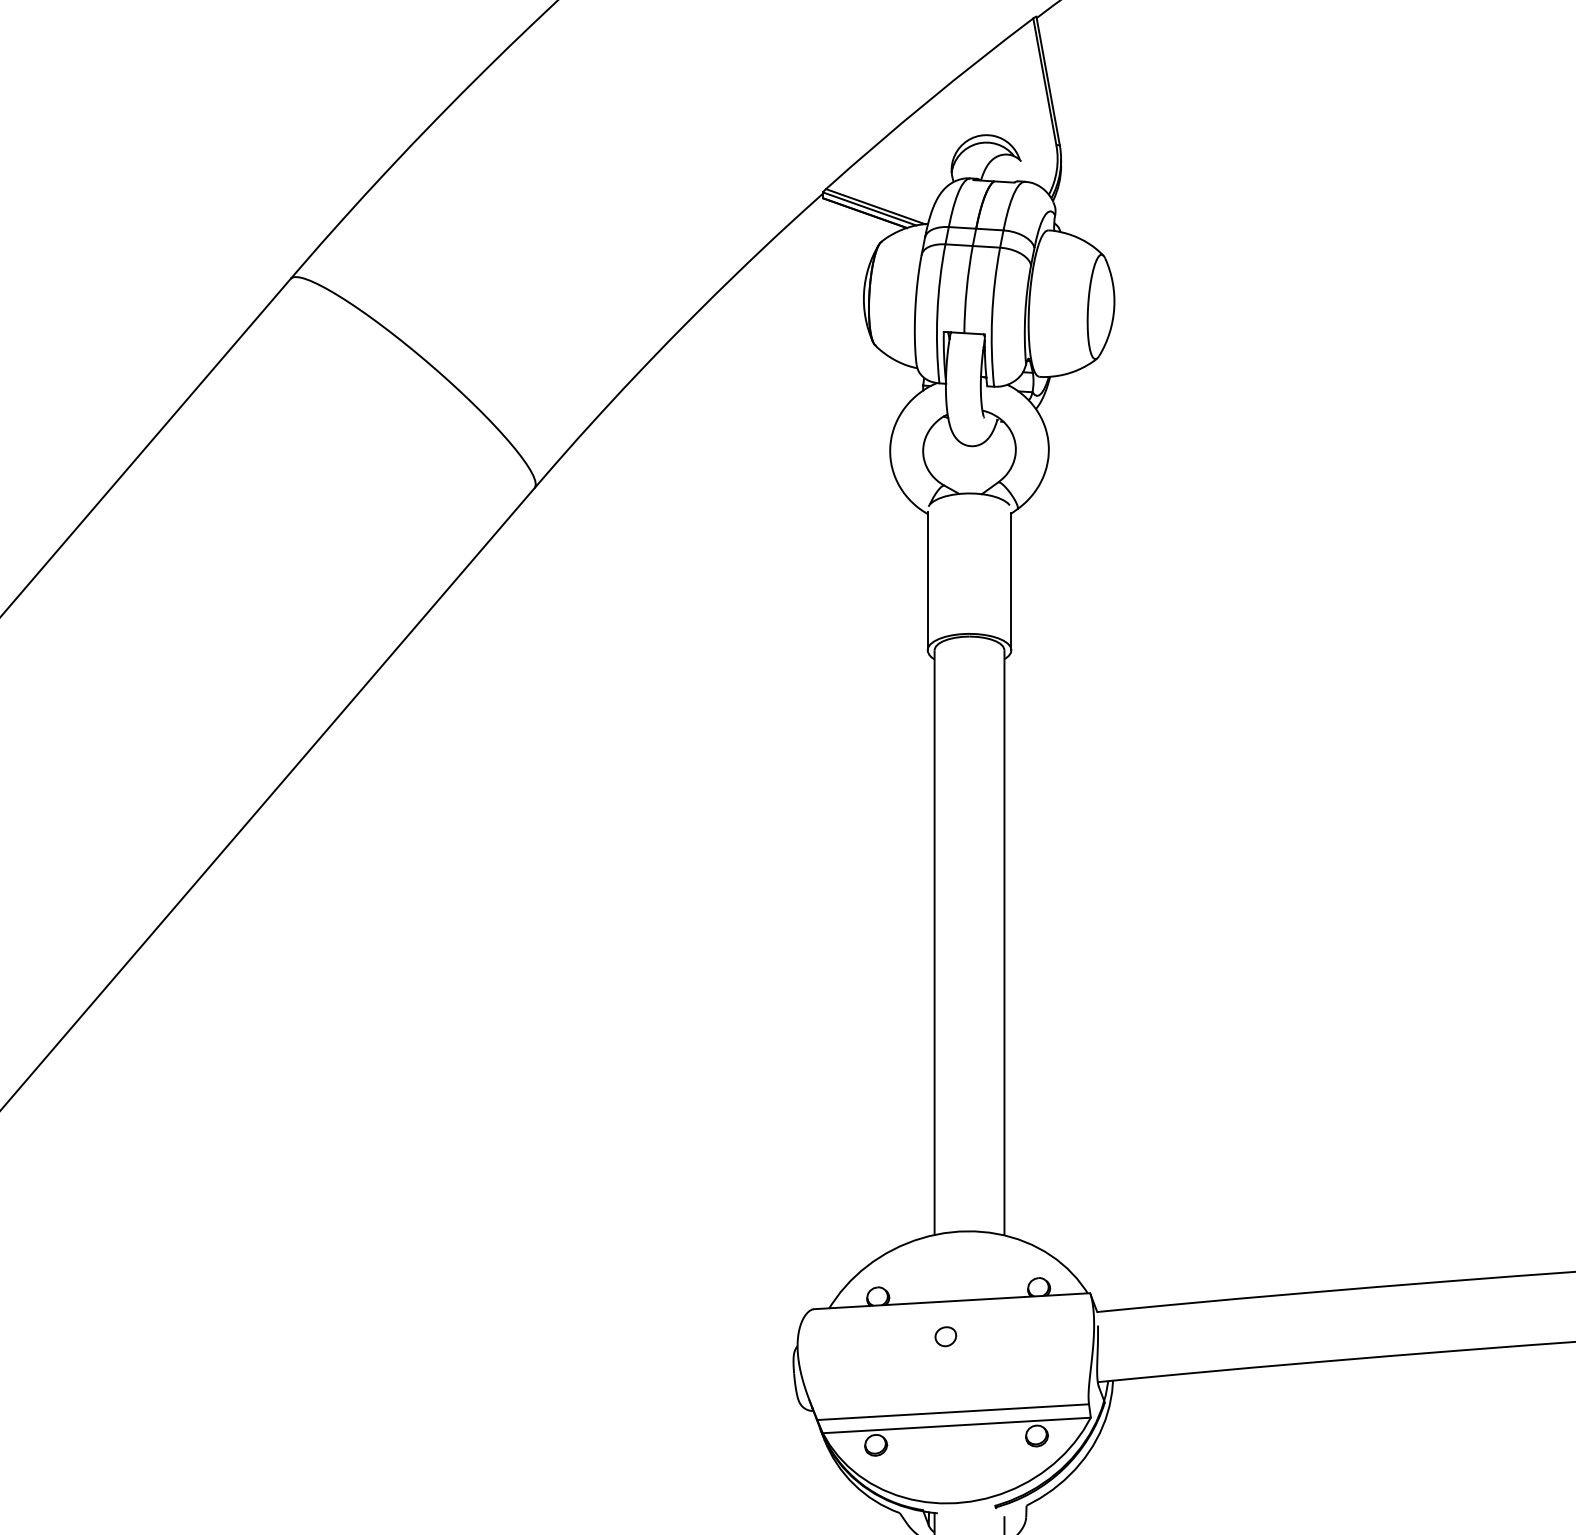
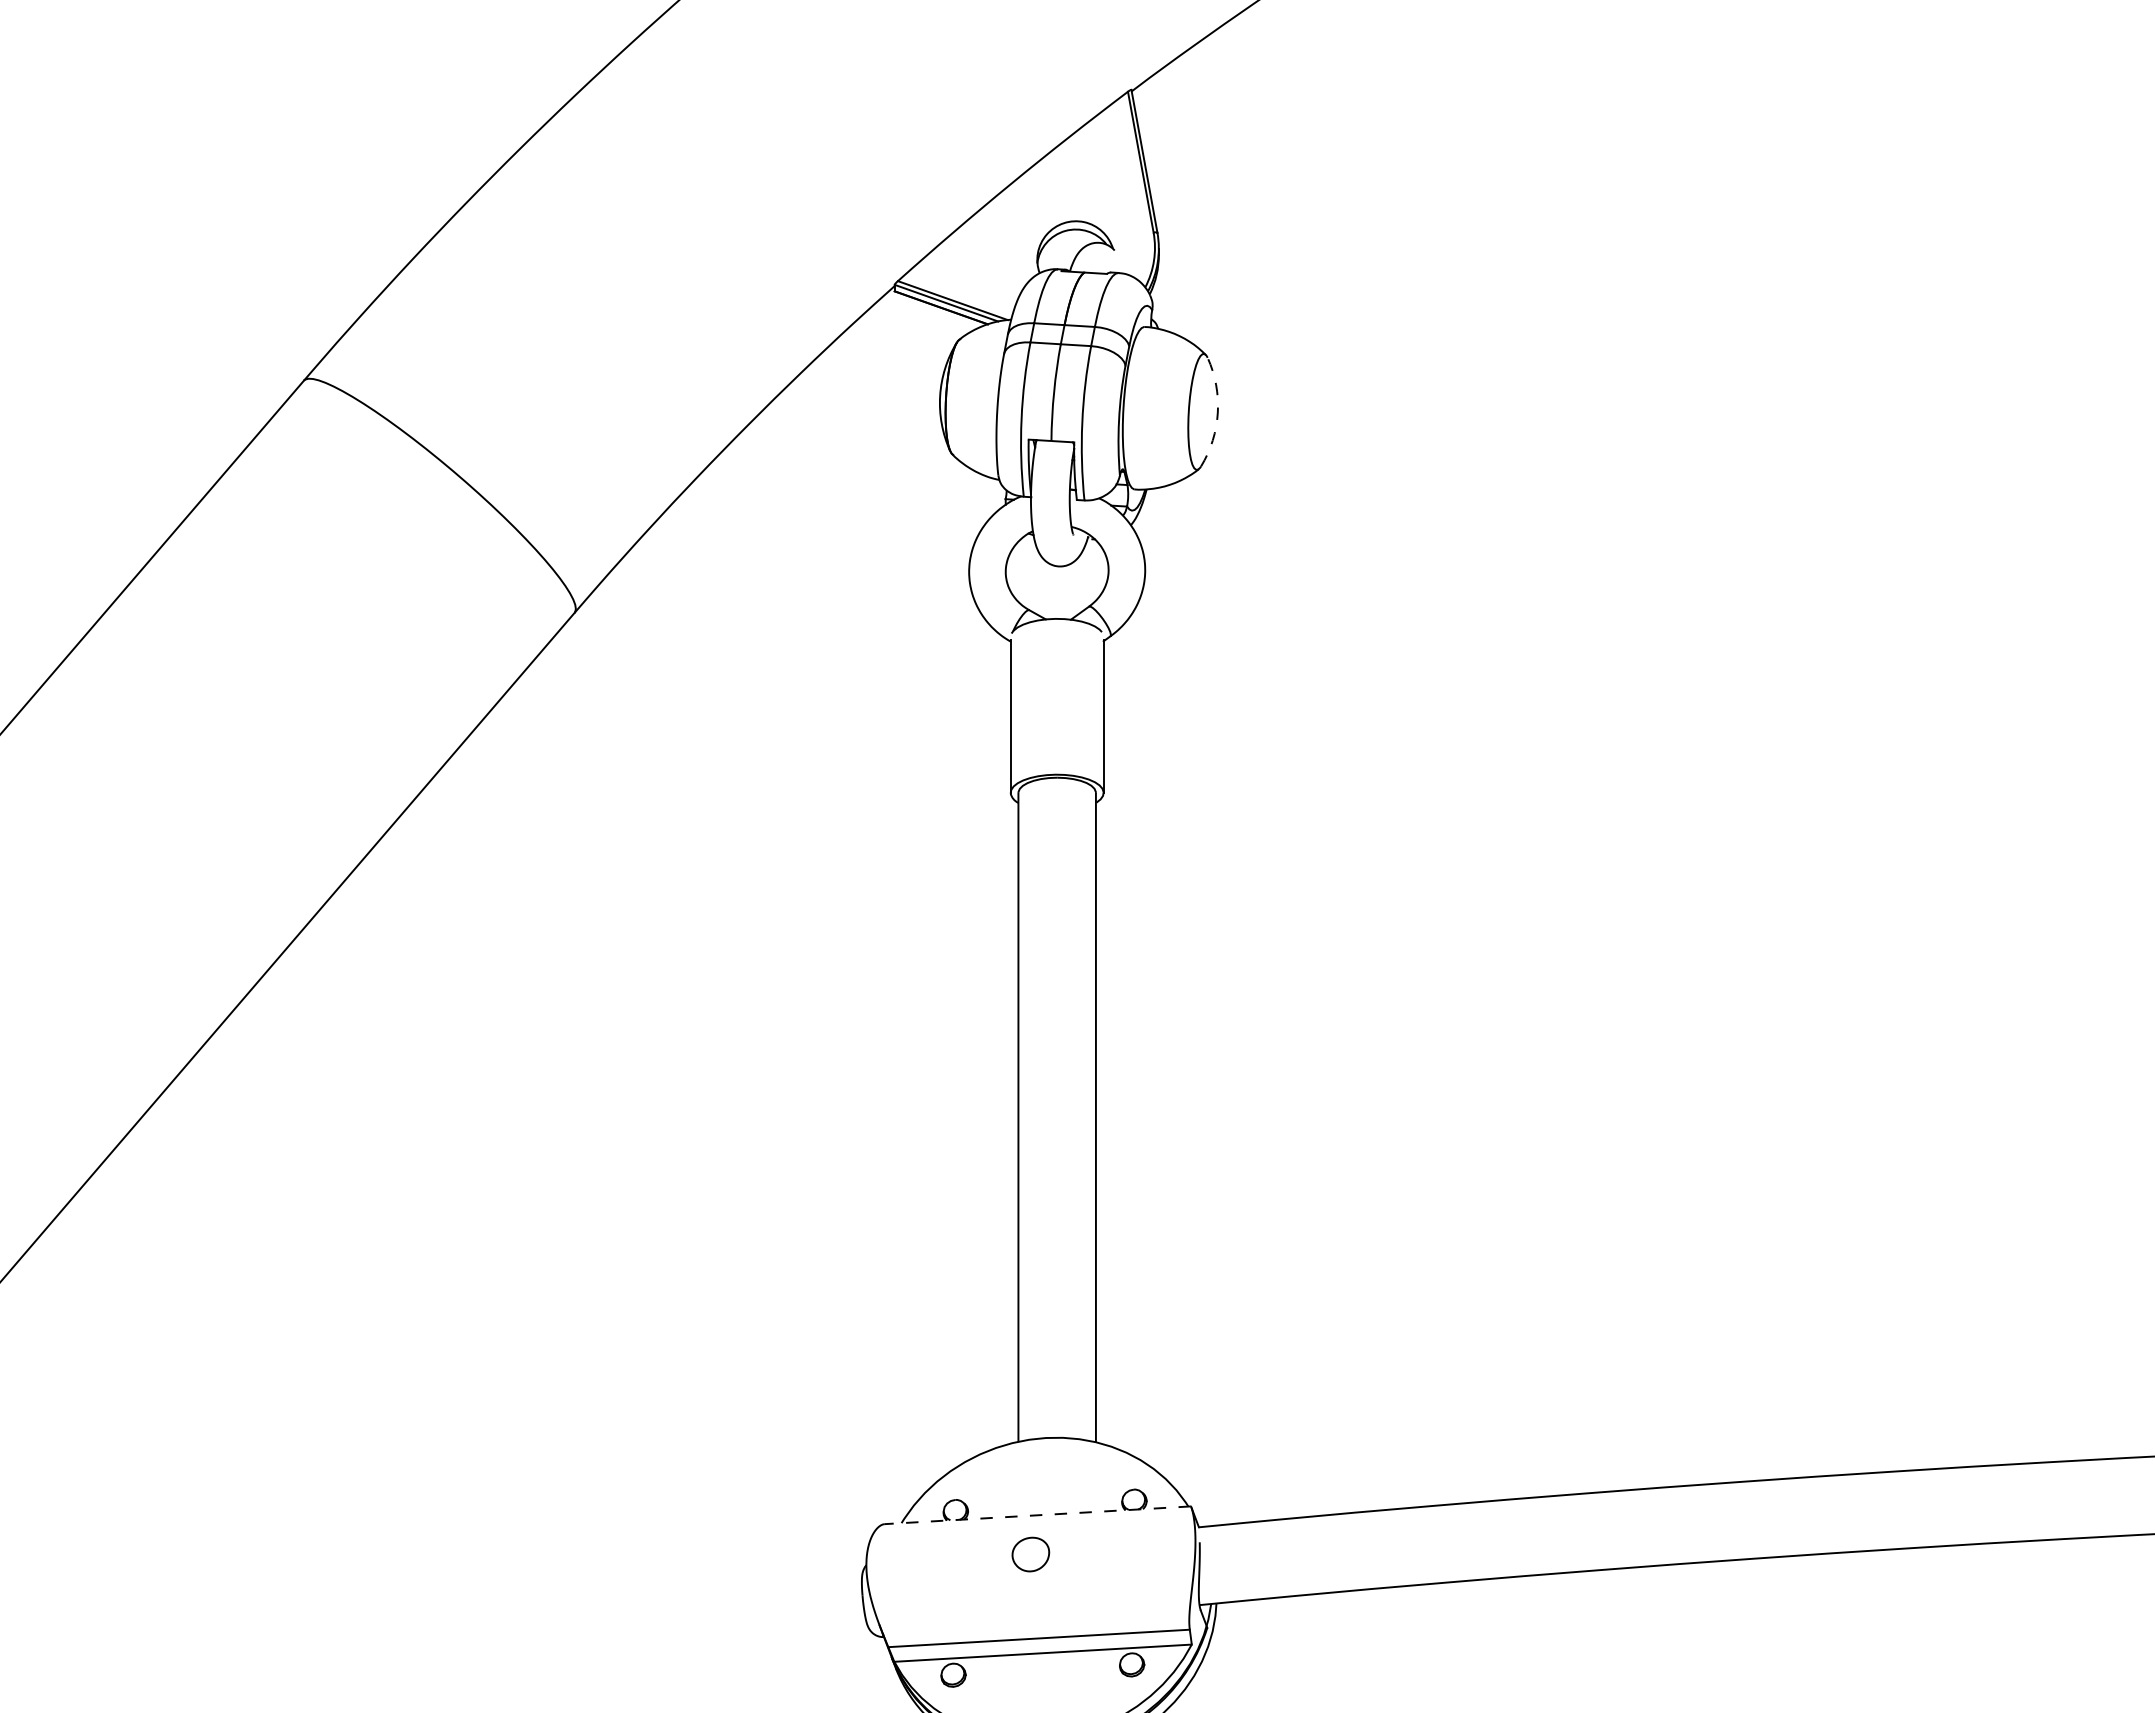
arc: (1113, 307) -> (1217, 412), solid -> dashed
line: (951, 1301) -> (1037, 1515), solid -> dashed
part: (945, 1336) -> (1030, 1554), size x1.6

